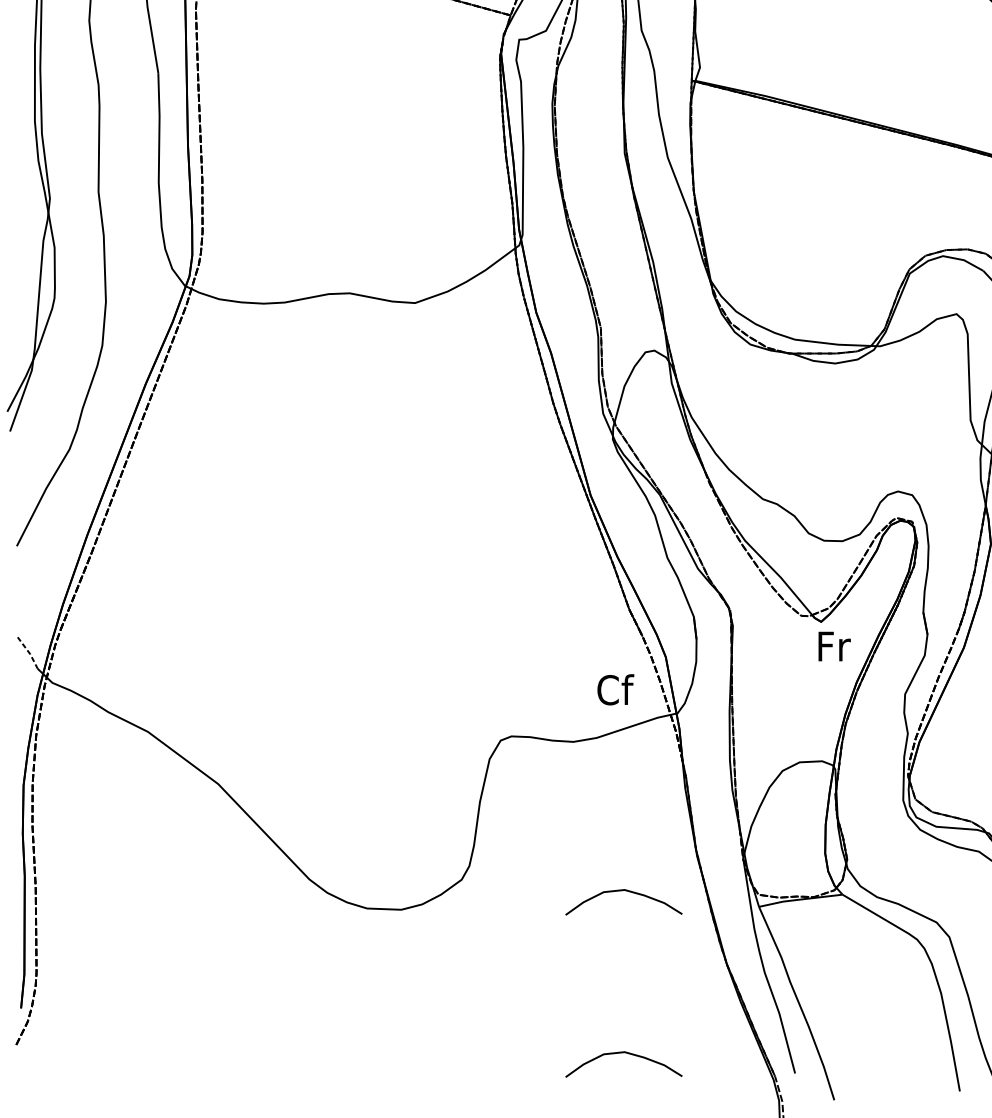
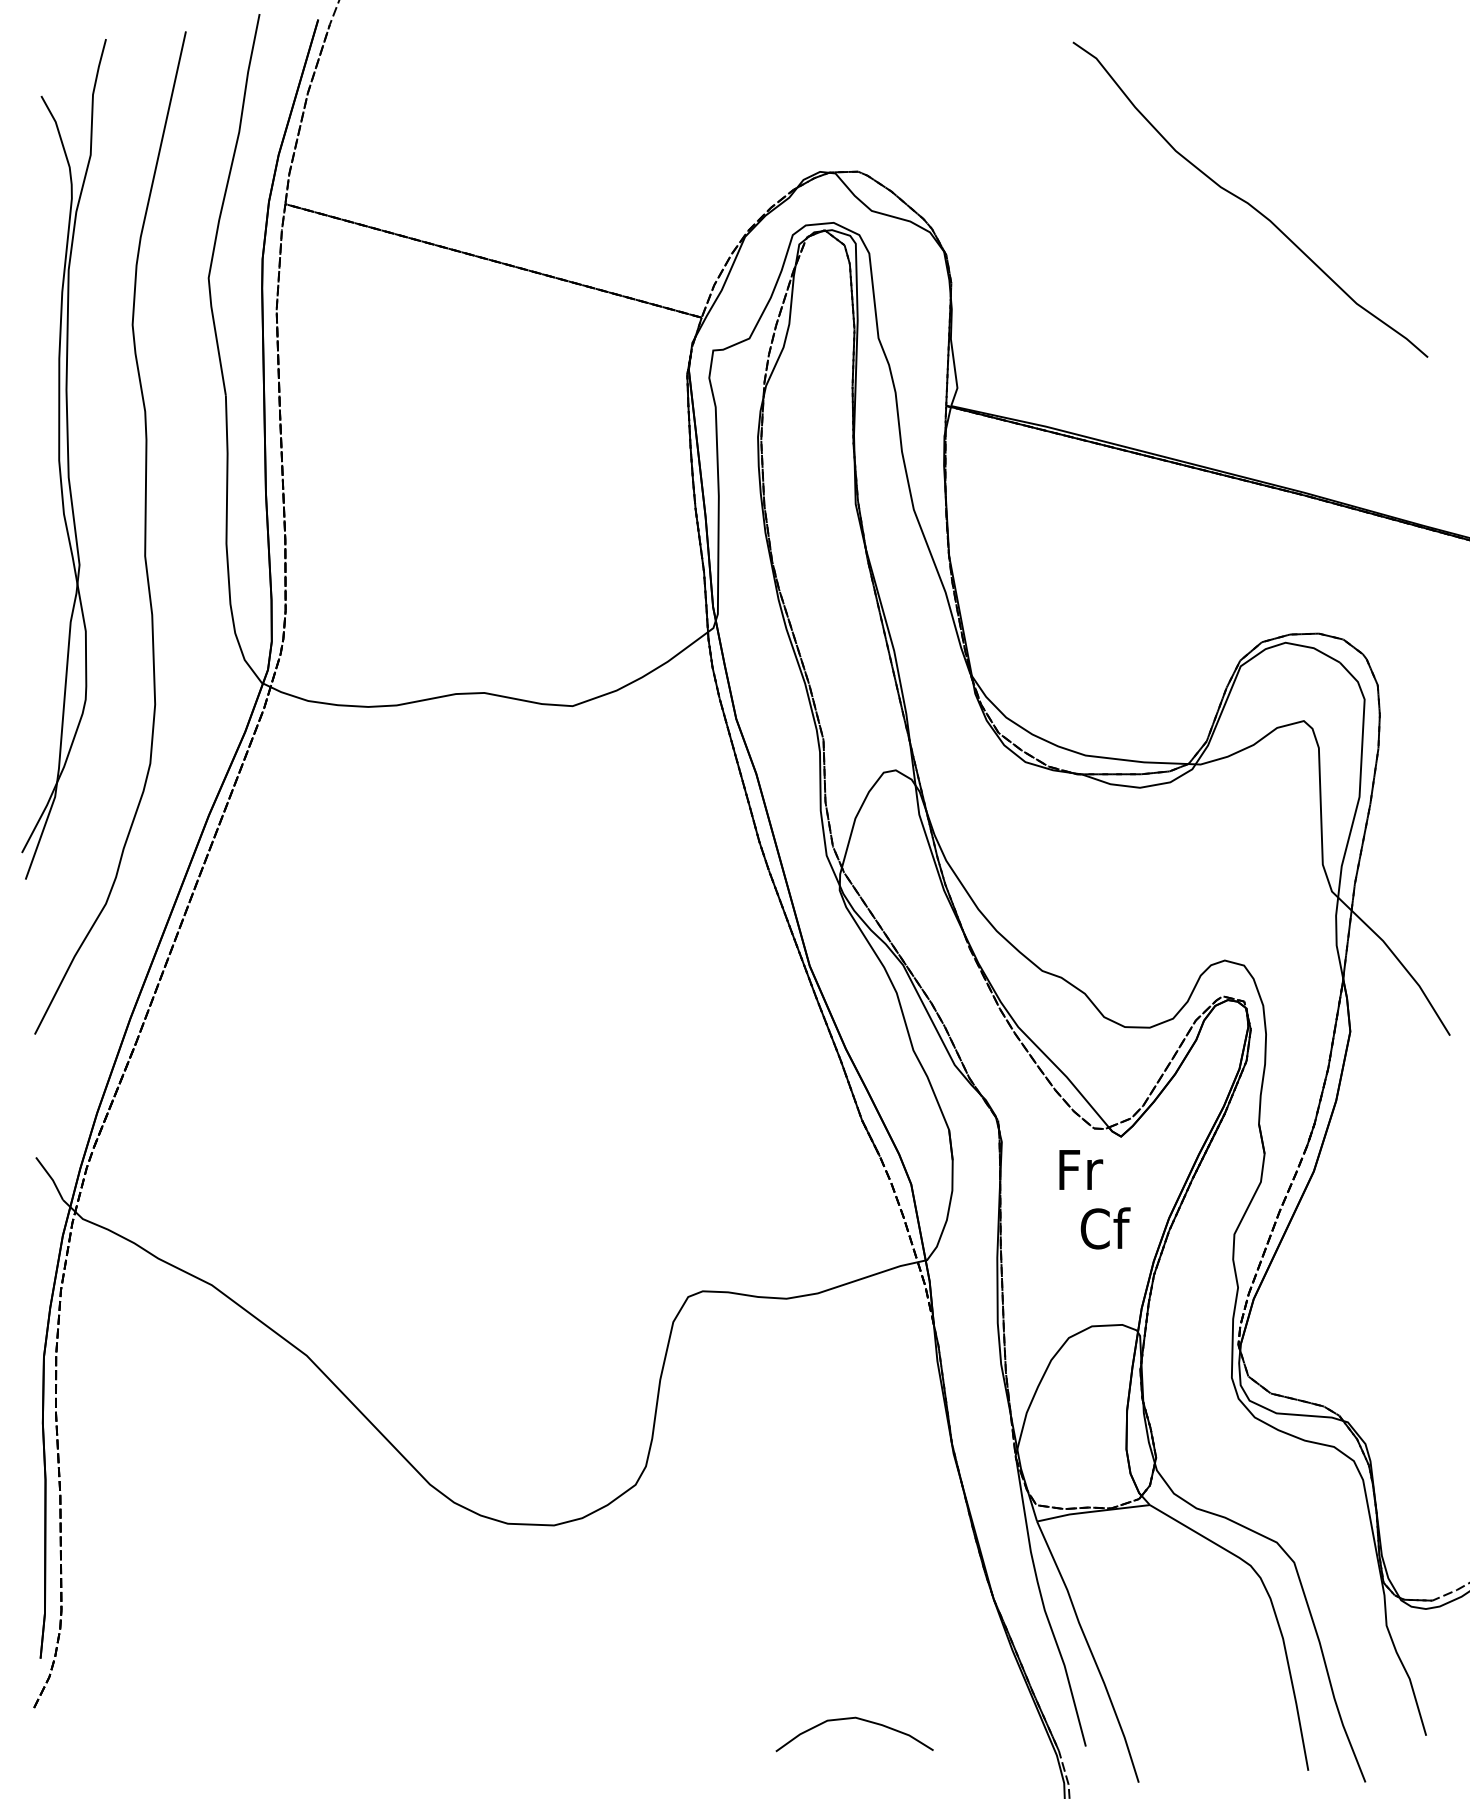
text: (834, 646) -> (1081, 1169), moved
line: (29, 652) -> (51, 1178), dashed -> solid
text: (615, 689) -> (1105, 1228), moved
curve: (621, 891) -> (851, 1500), removed

